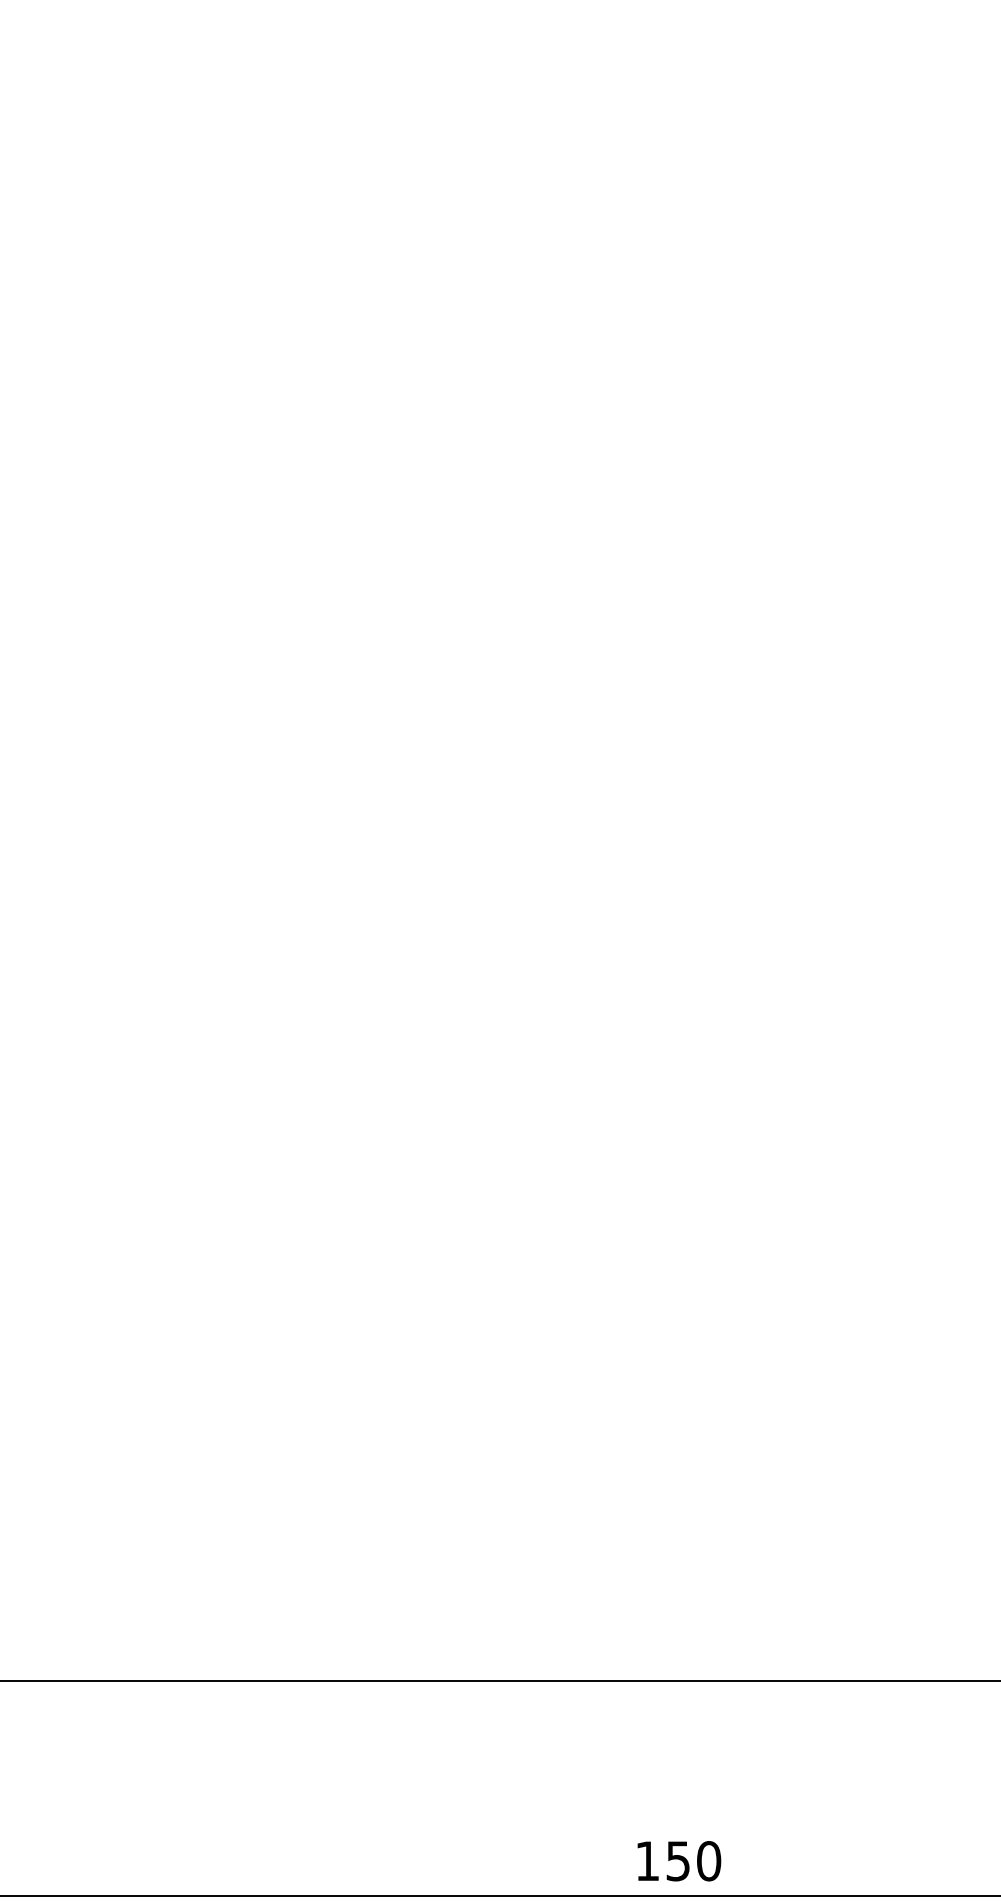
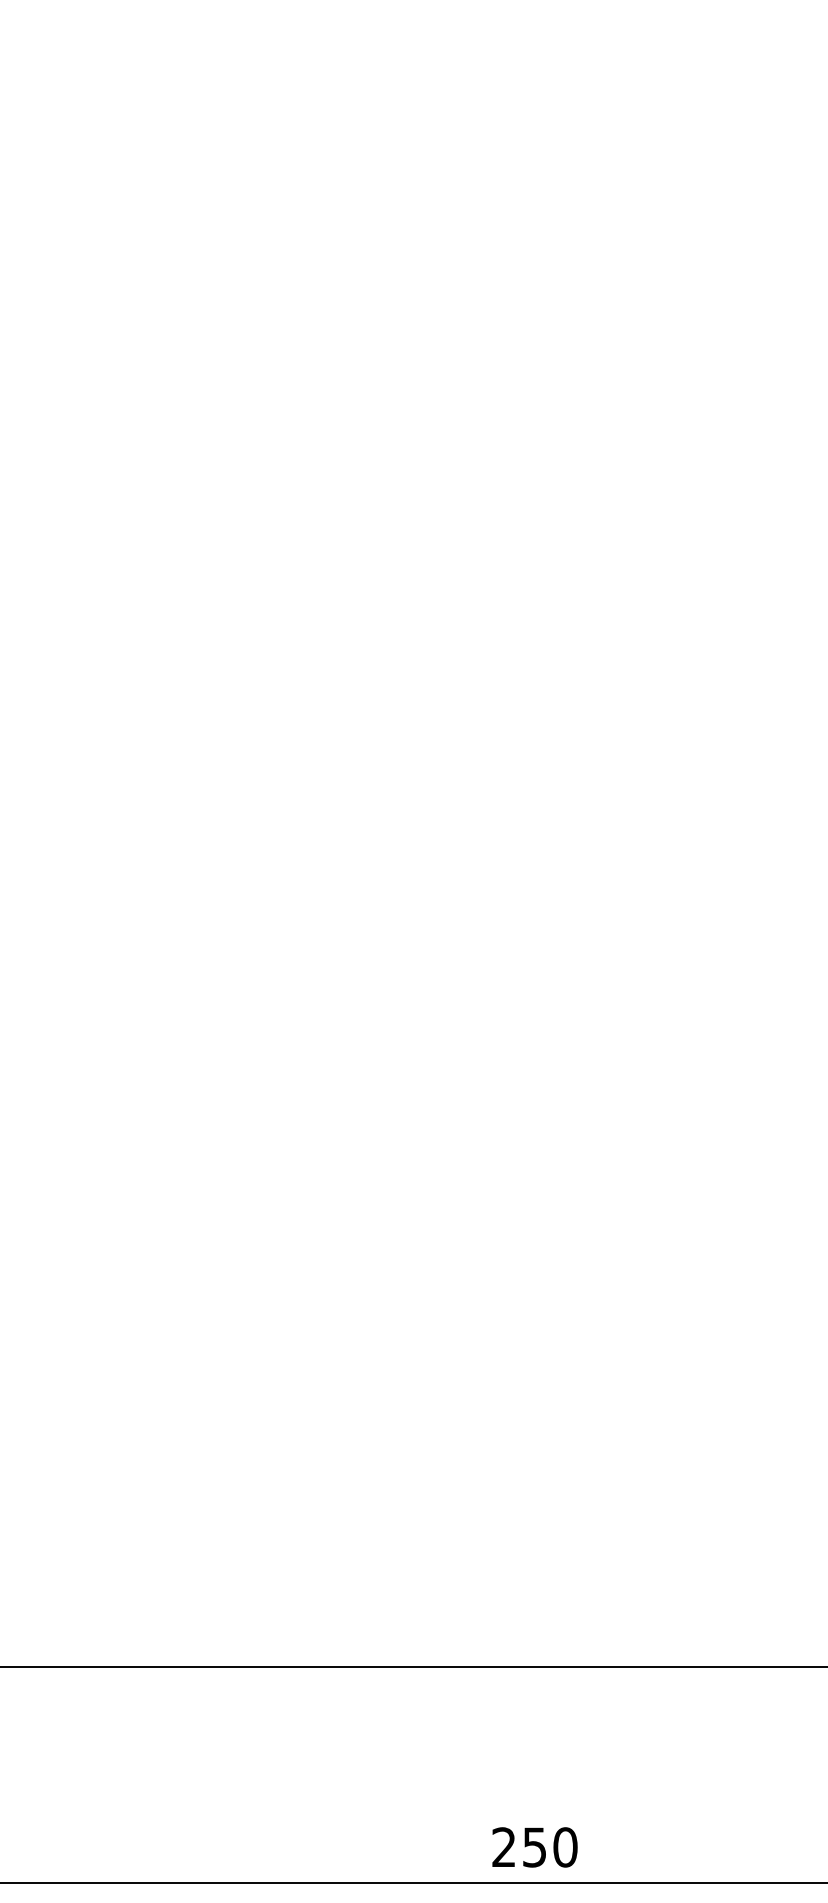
text: (647, 1860) -> (503, 1846), 150 -> 250

